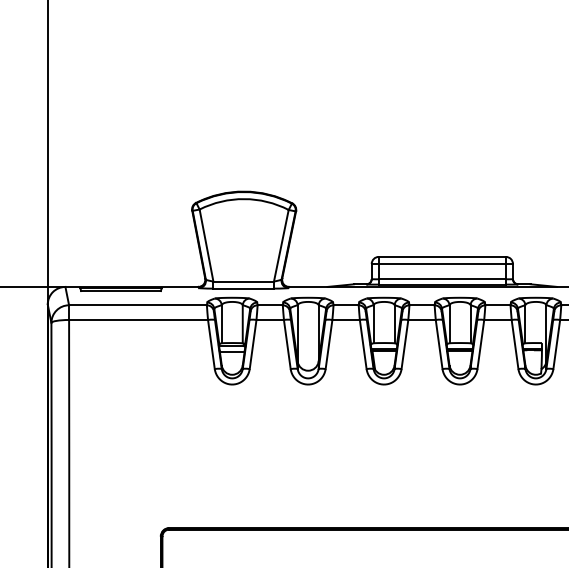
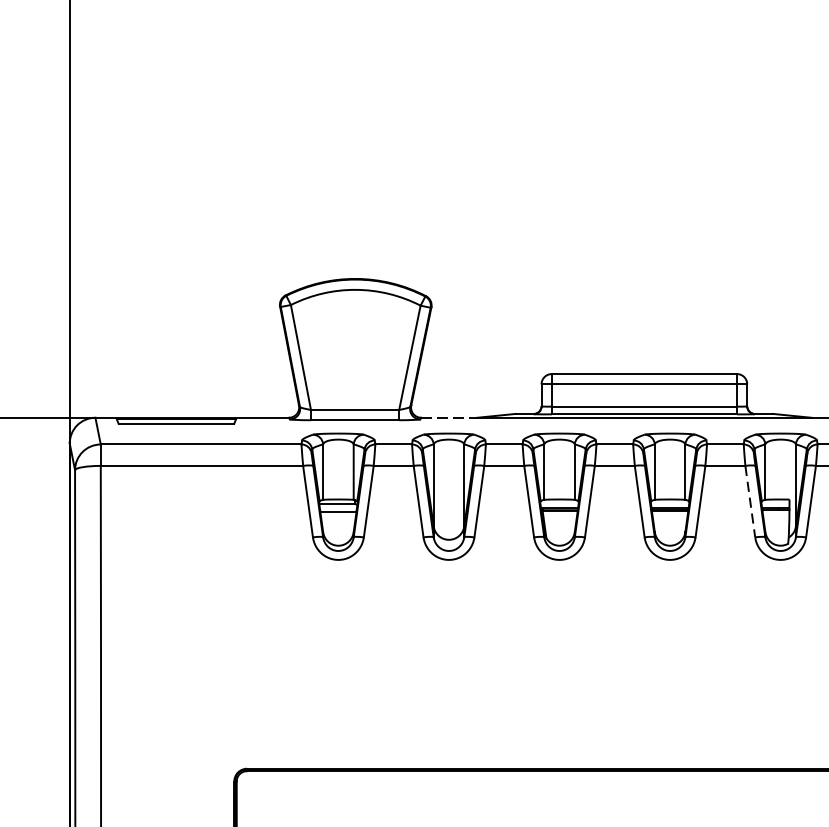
line: (308, 286) -> (449, 417), solid -> dashed
line: (515, 344) -> (750, 501), solid -> dashed

